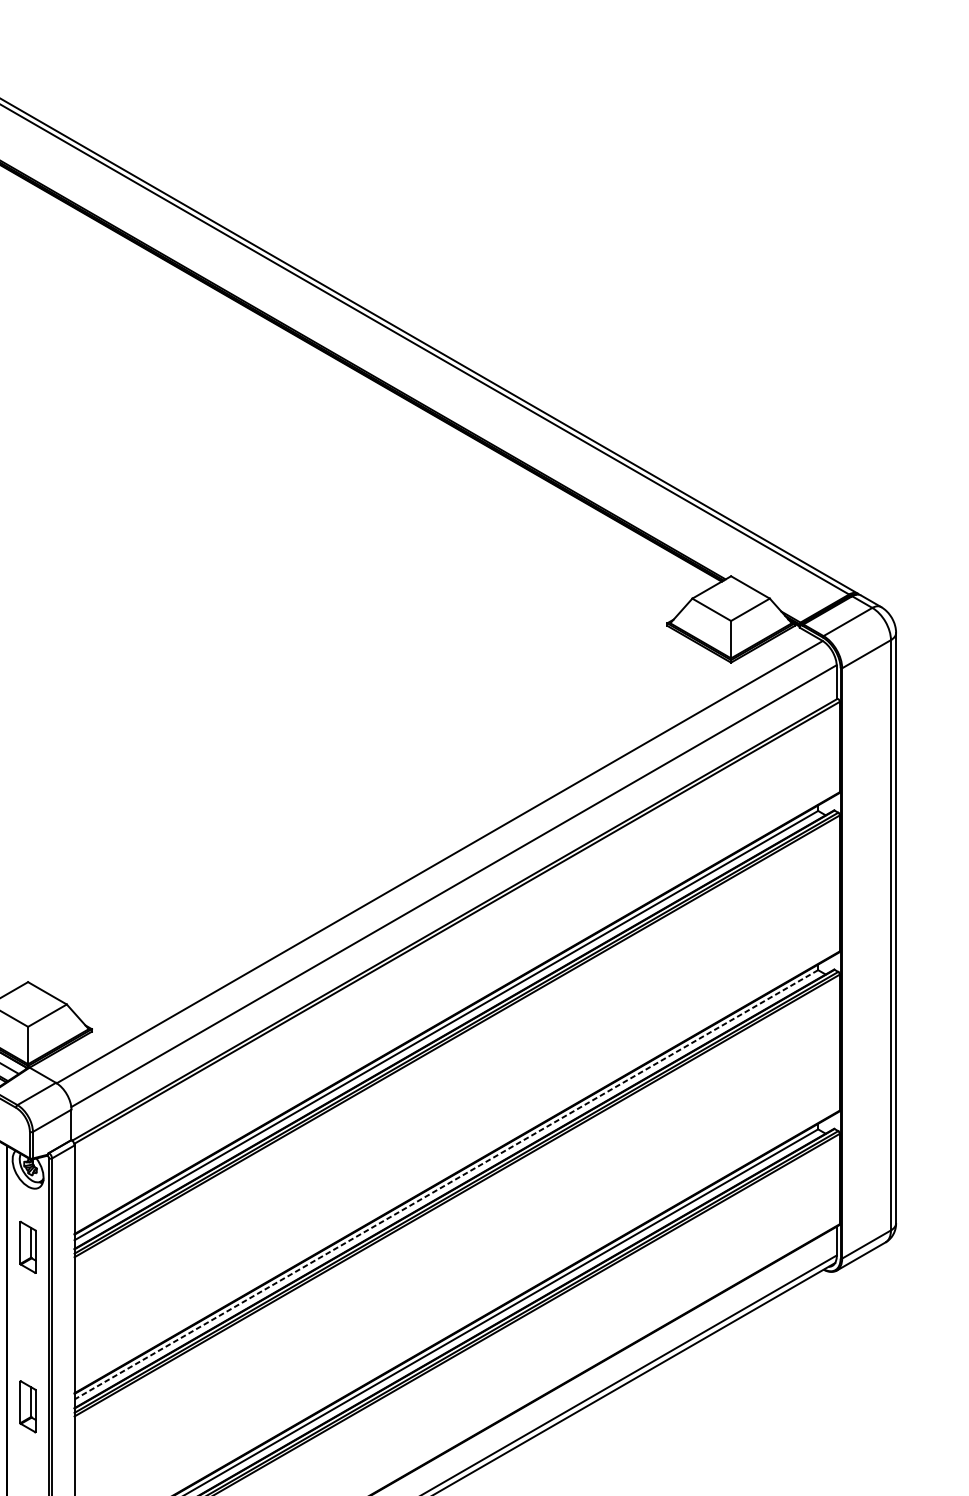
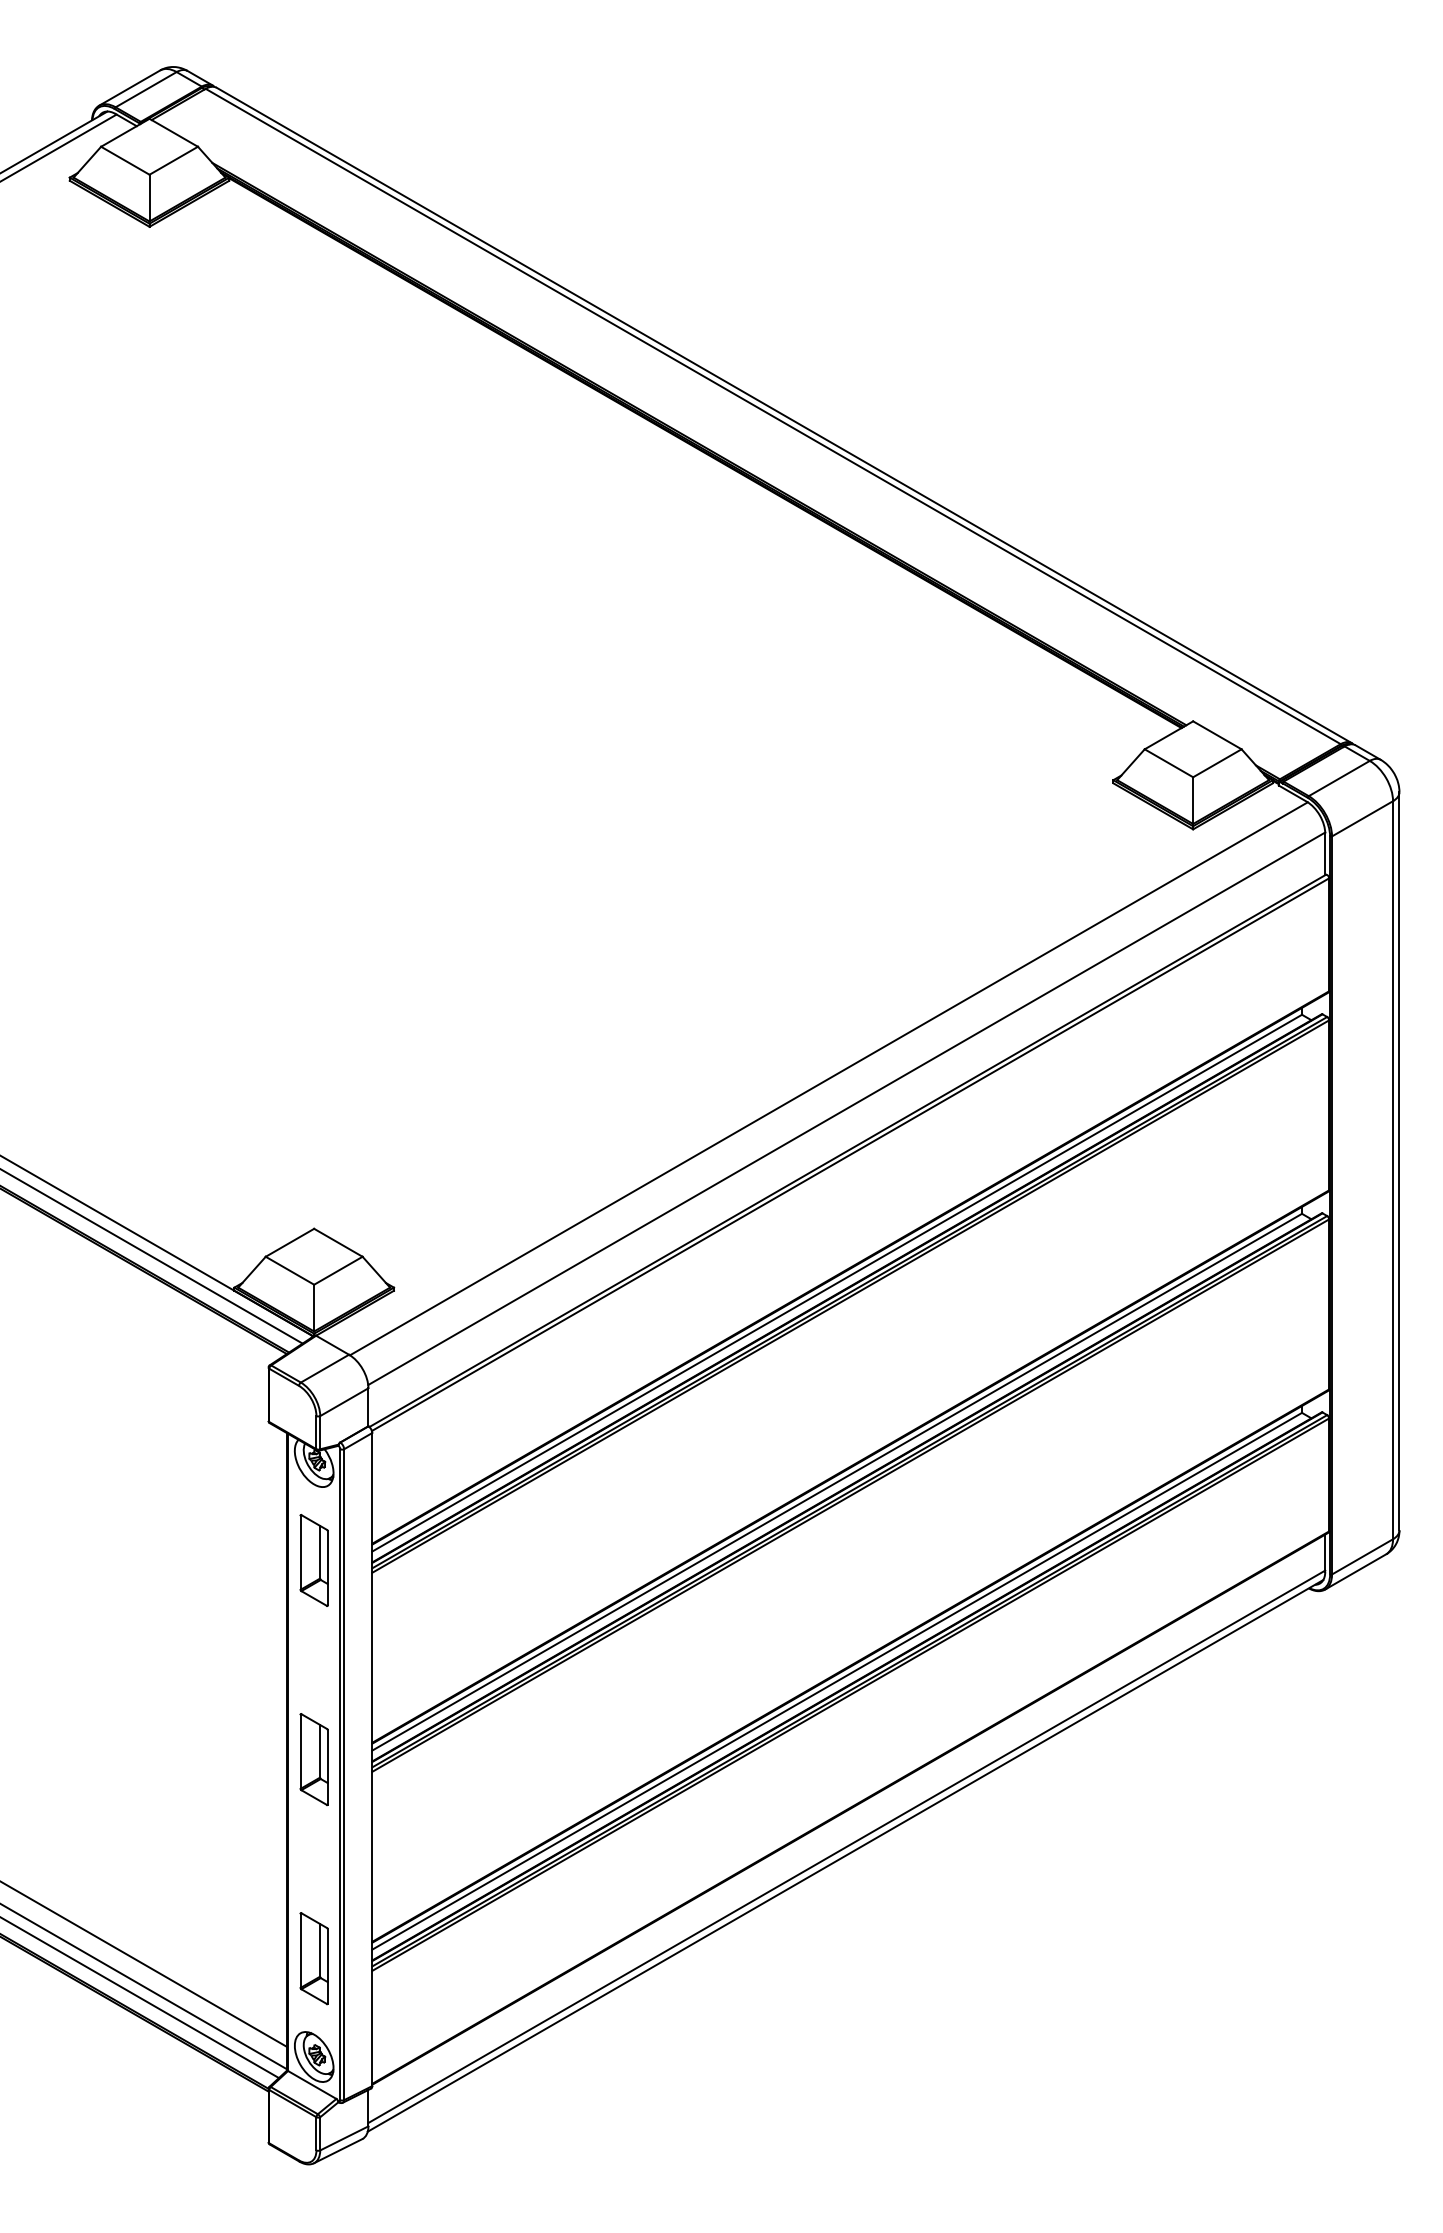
line: (446, 1185) -> (837, 1482), dashed -> solid
part: (27, 1247) -> (313, 1560), size x1.43
part: (27, 1406) -> (313, 1759), size x1.43

